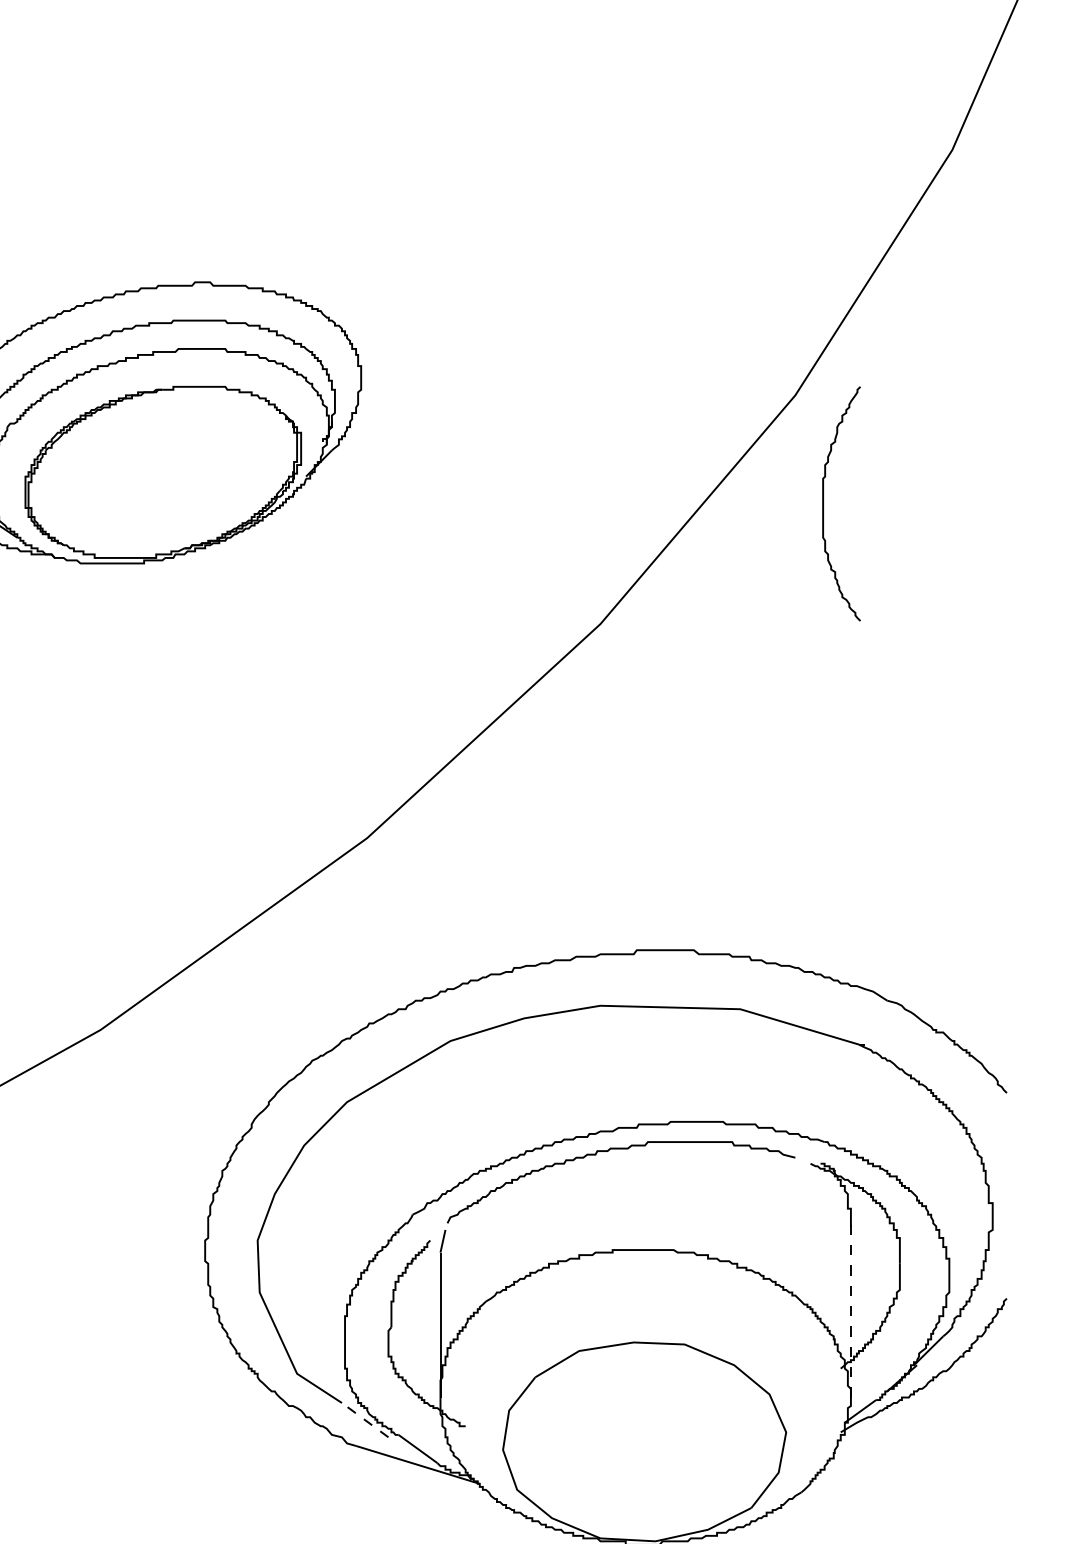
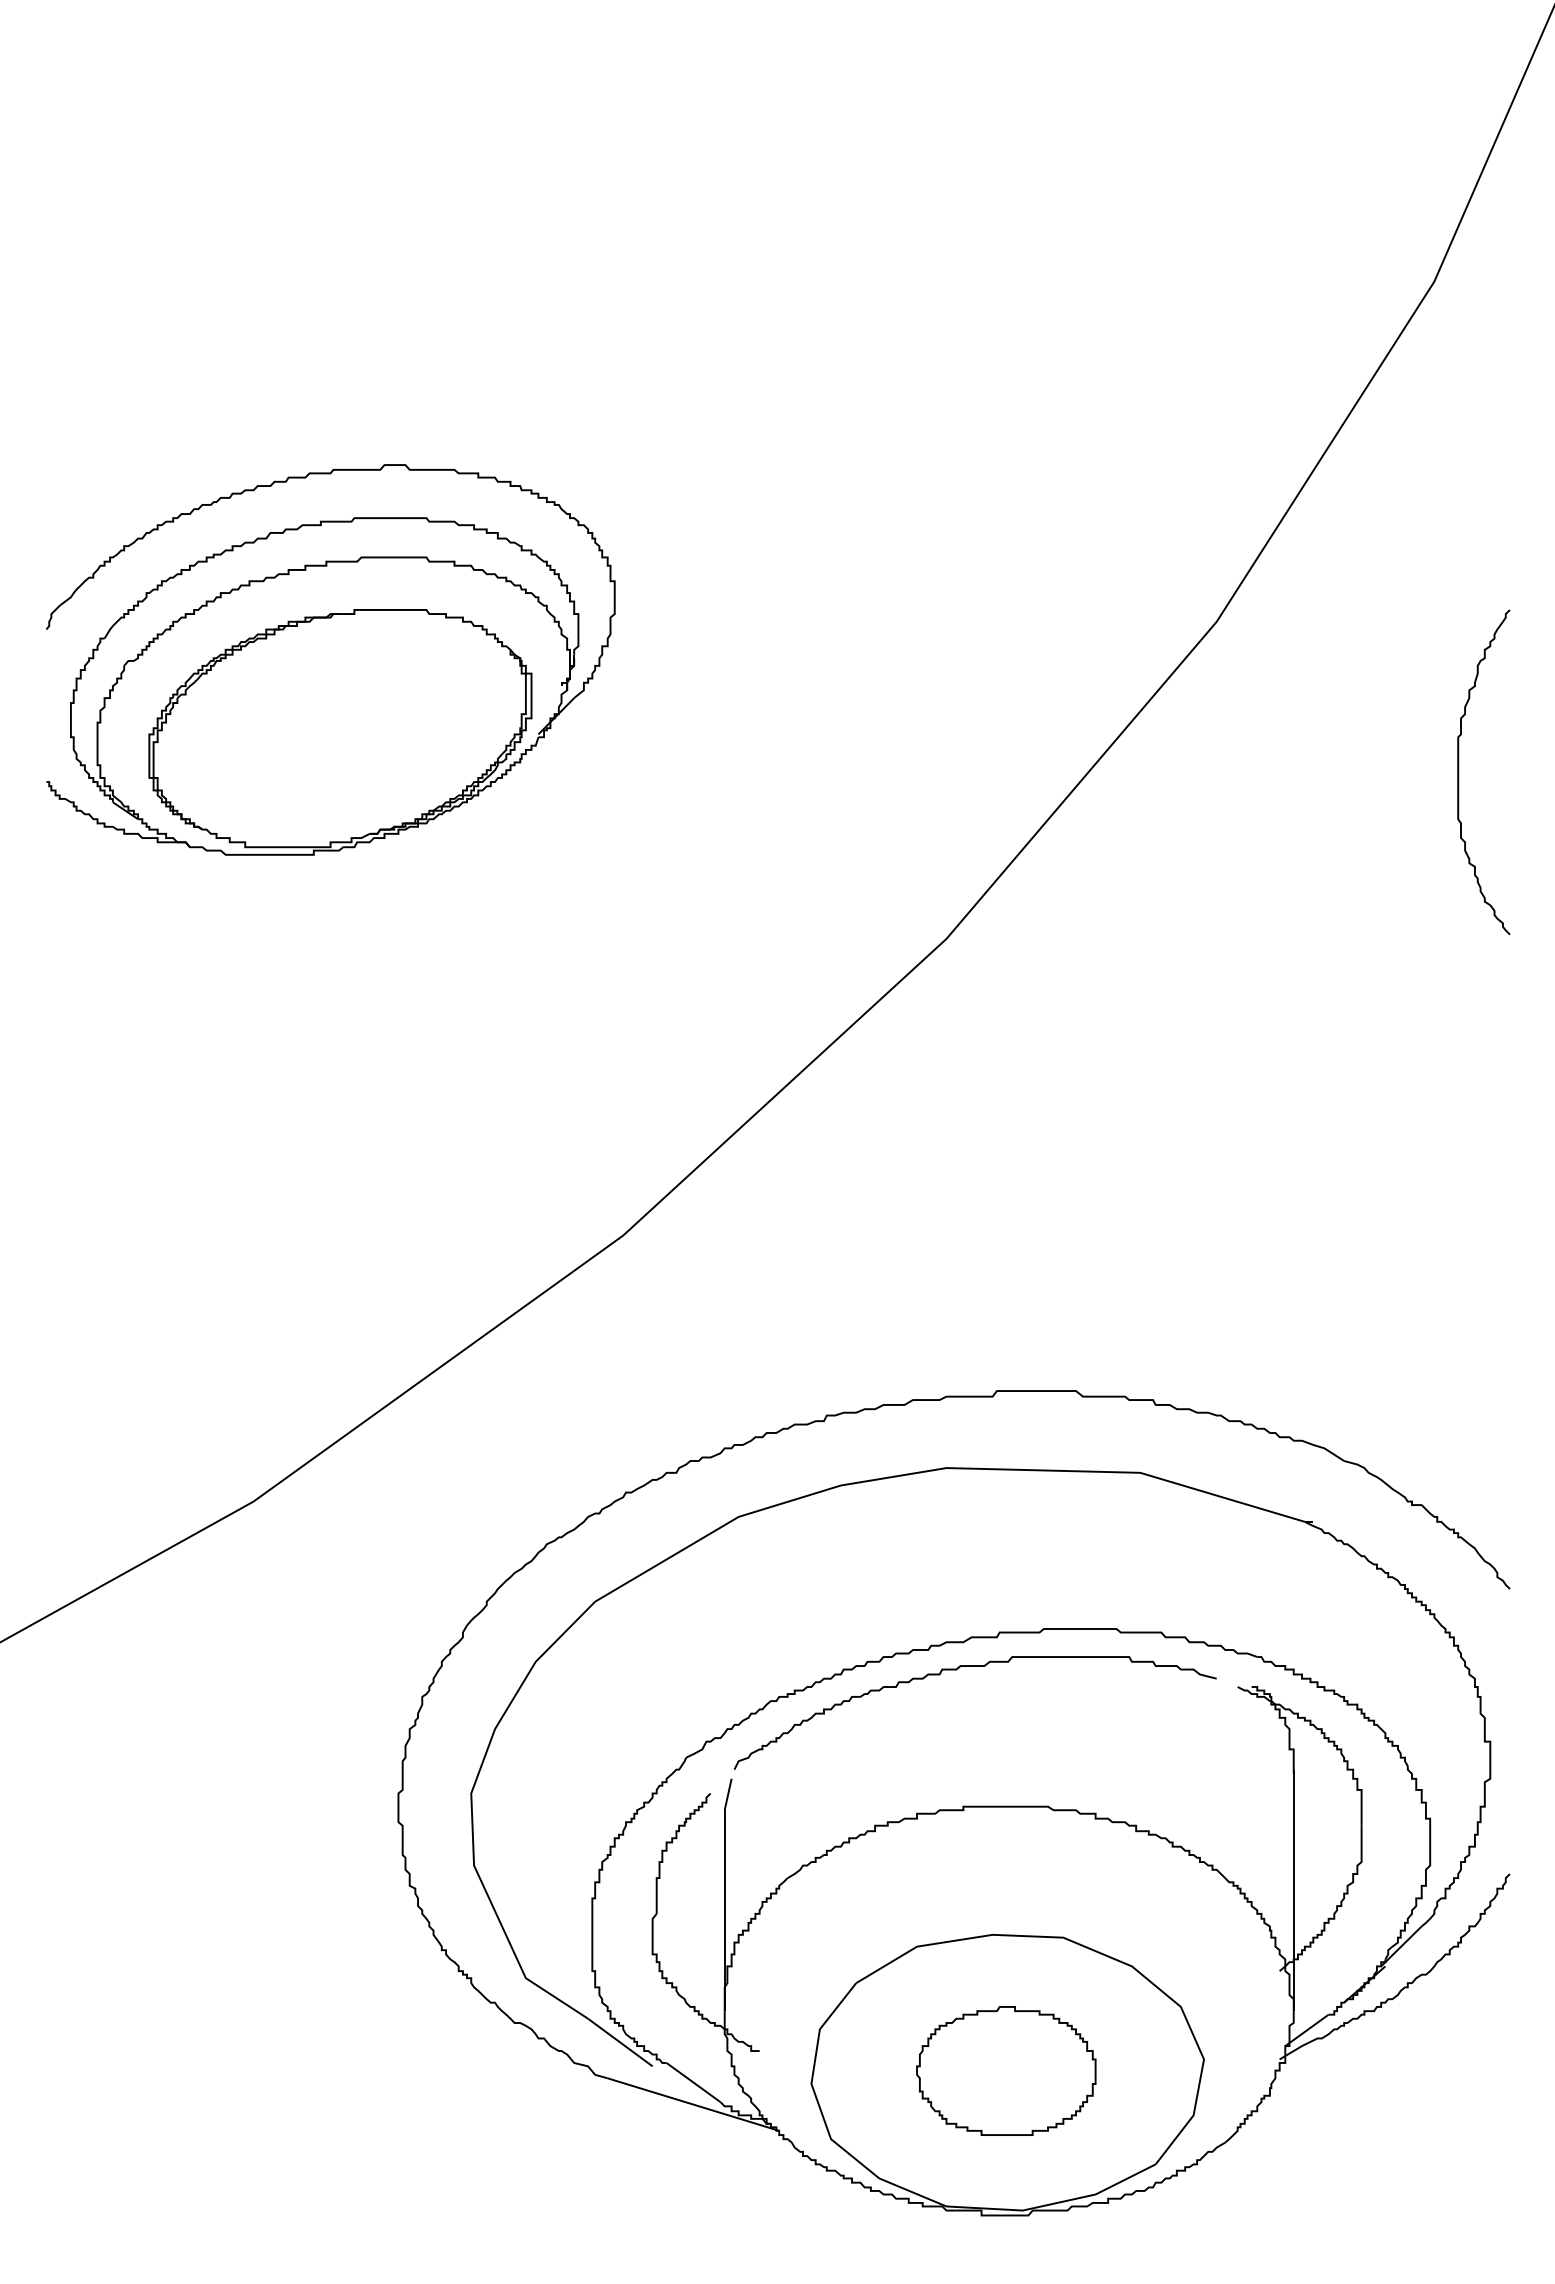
curve: (824, 504) -> (1459, 772), moved
line: (850, 1310) -> (1293, 1890), dashed -> solid
line: (364, 1420) -> (619, 2042), dashed -> solid
part: (643, 1440) -> (1006, 2070), added

